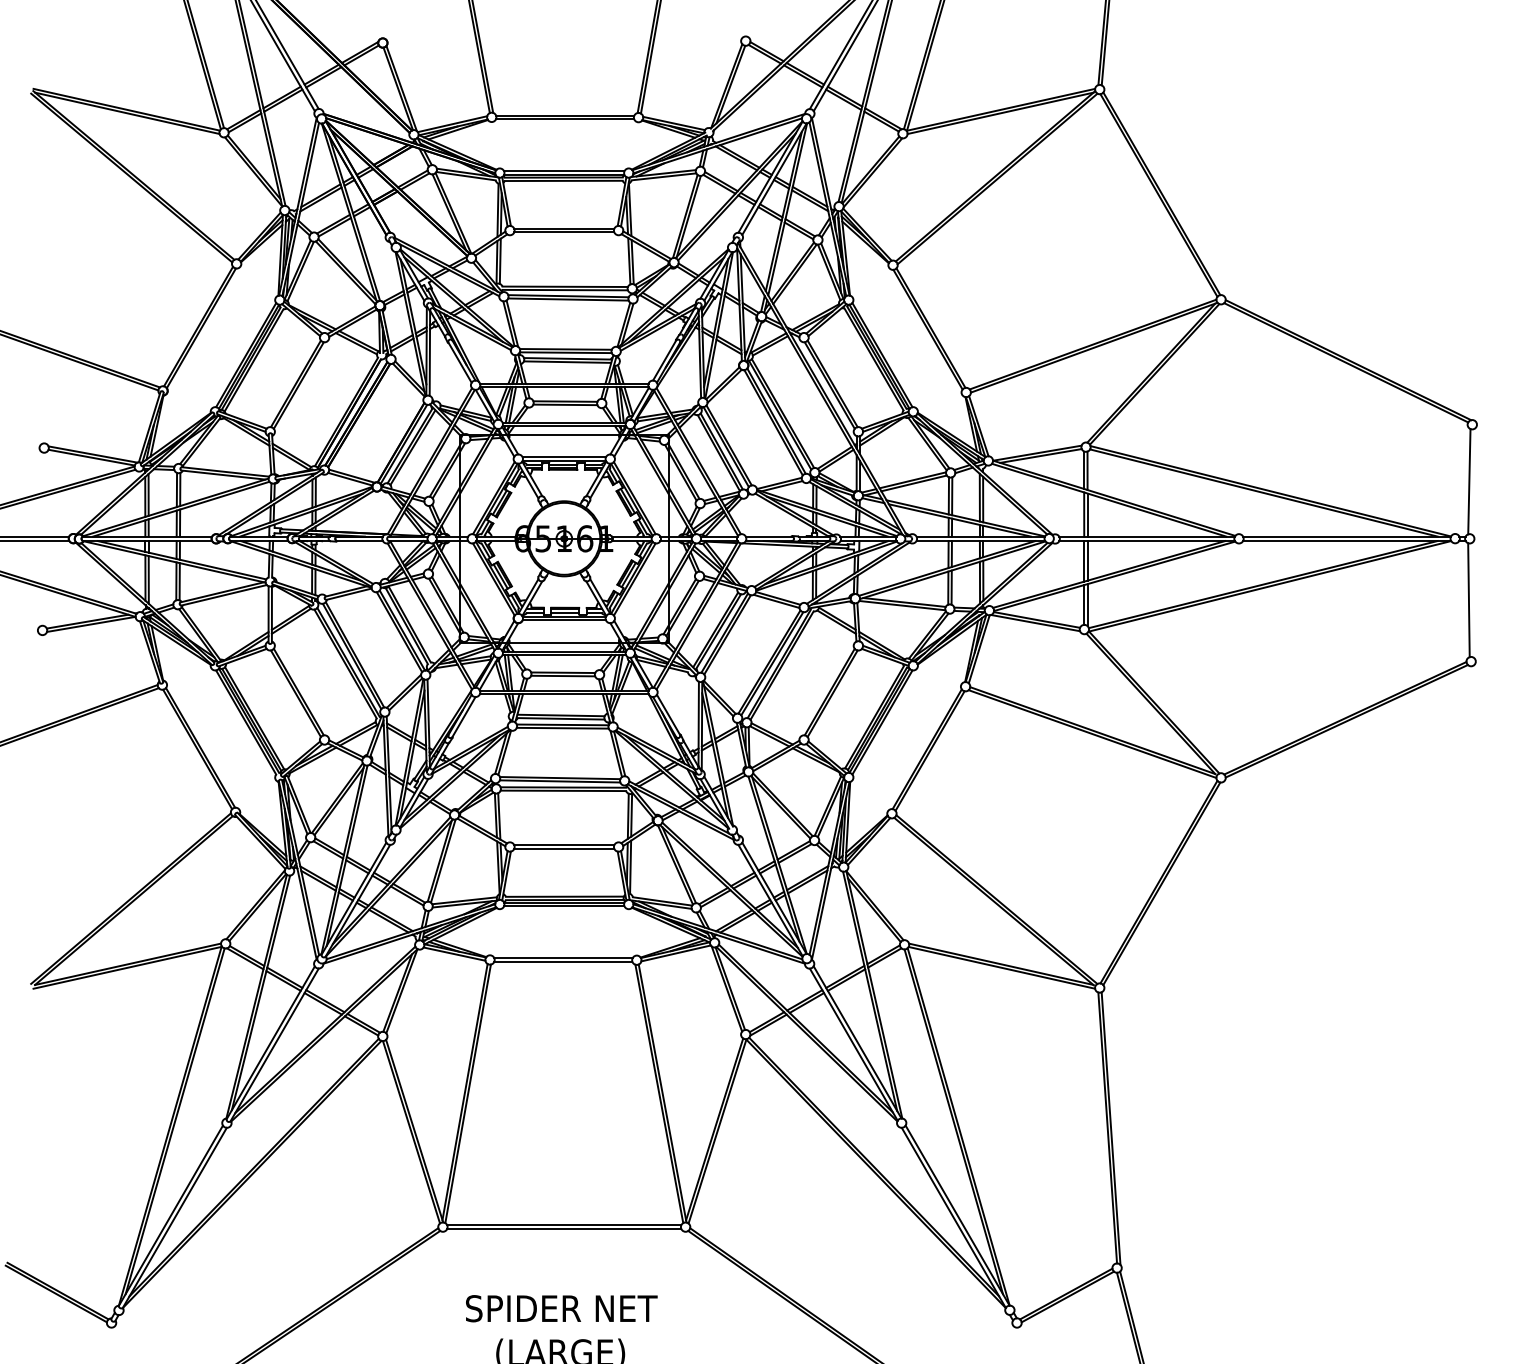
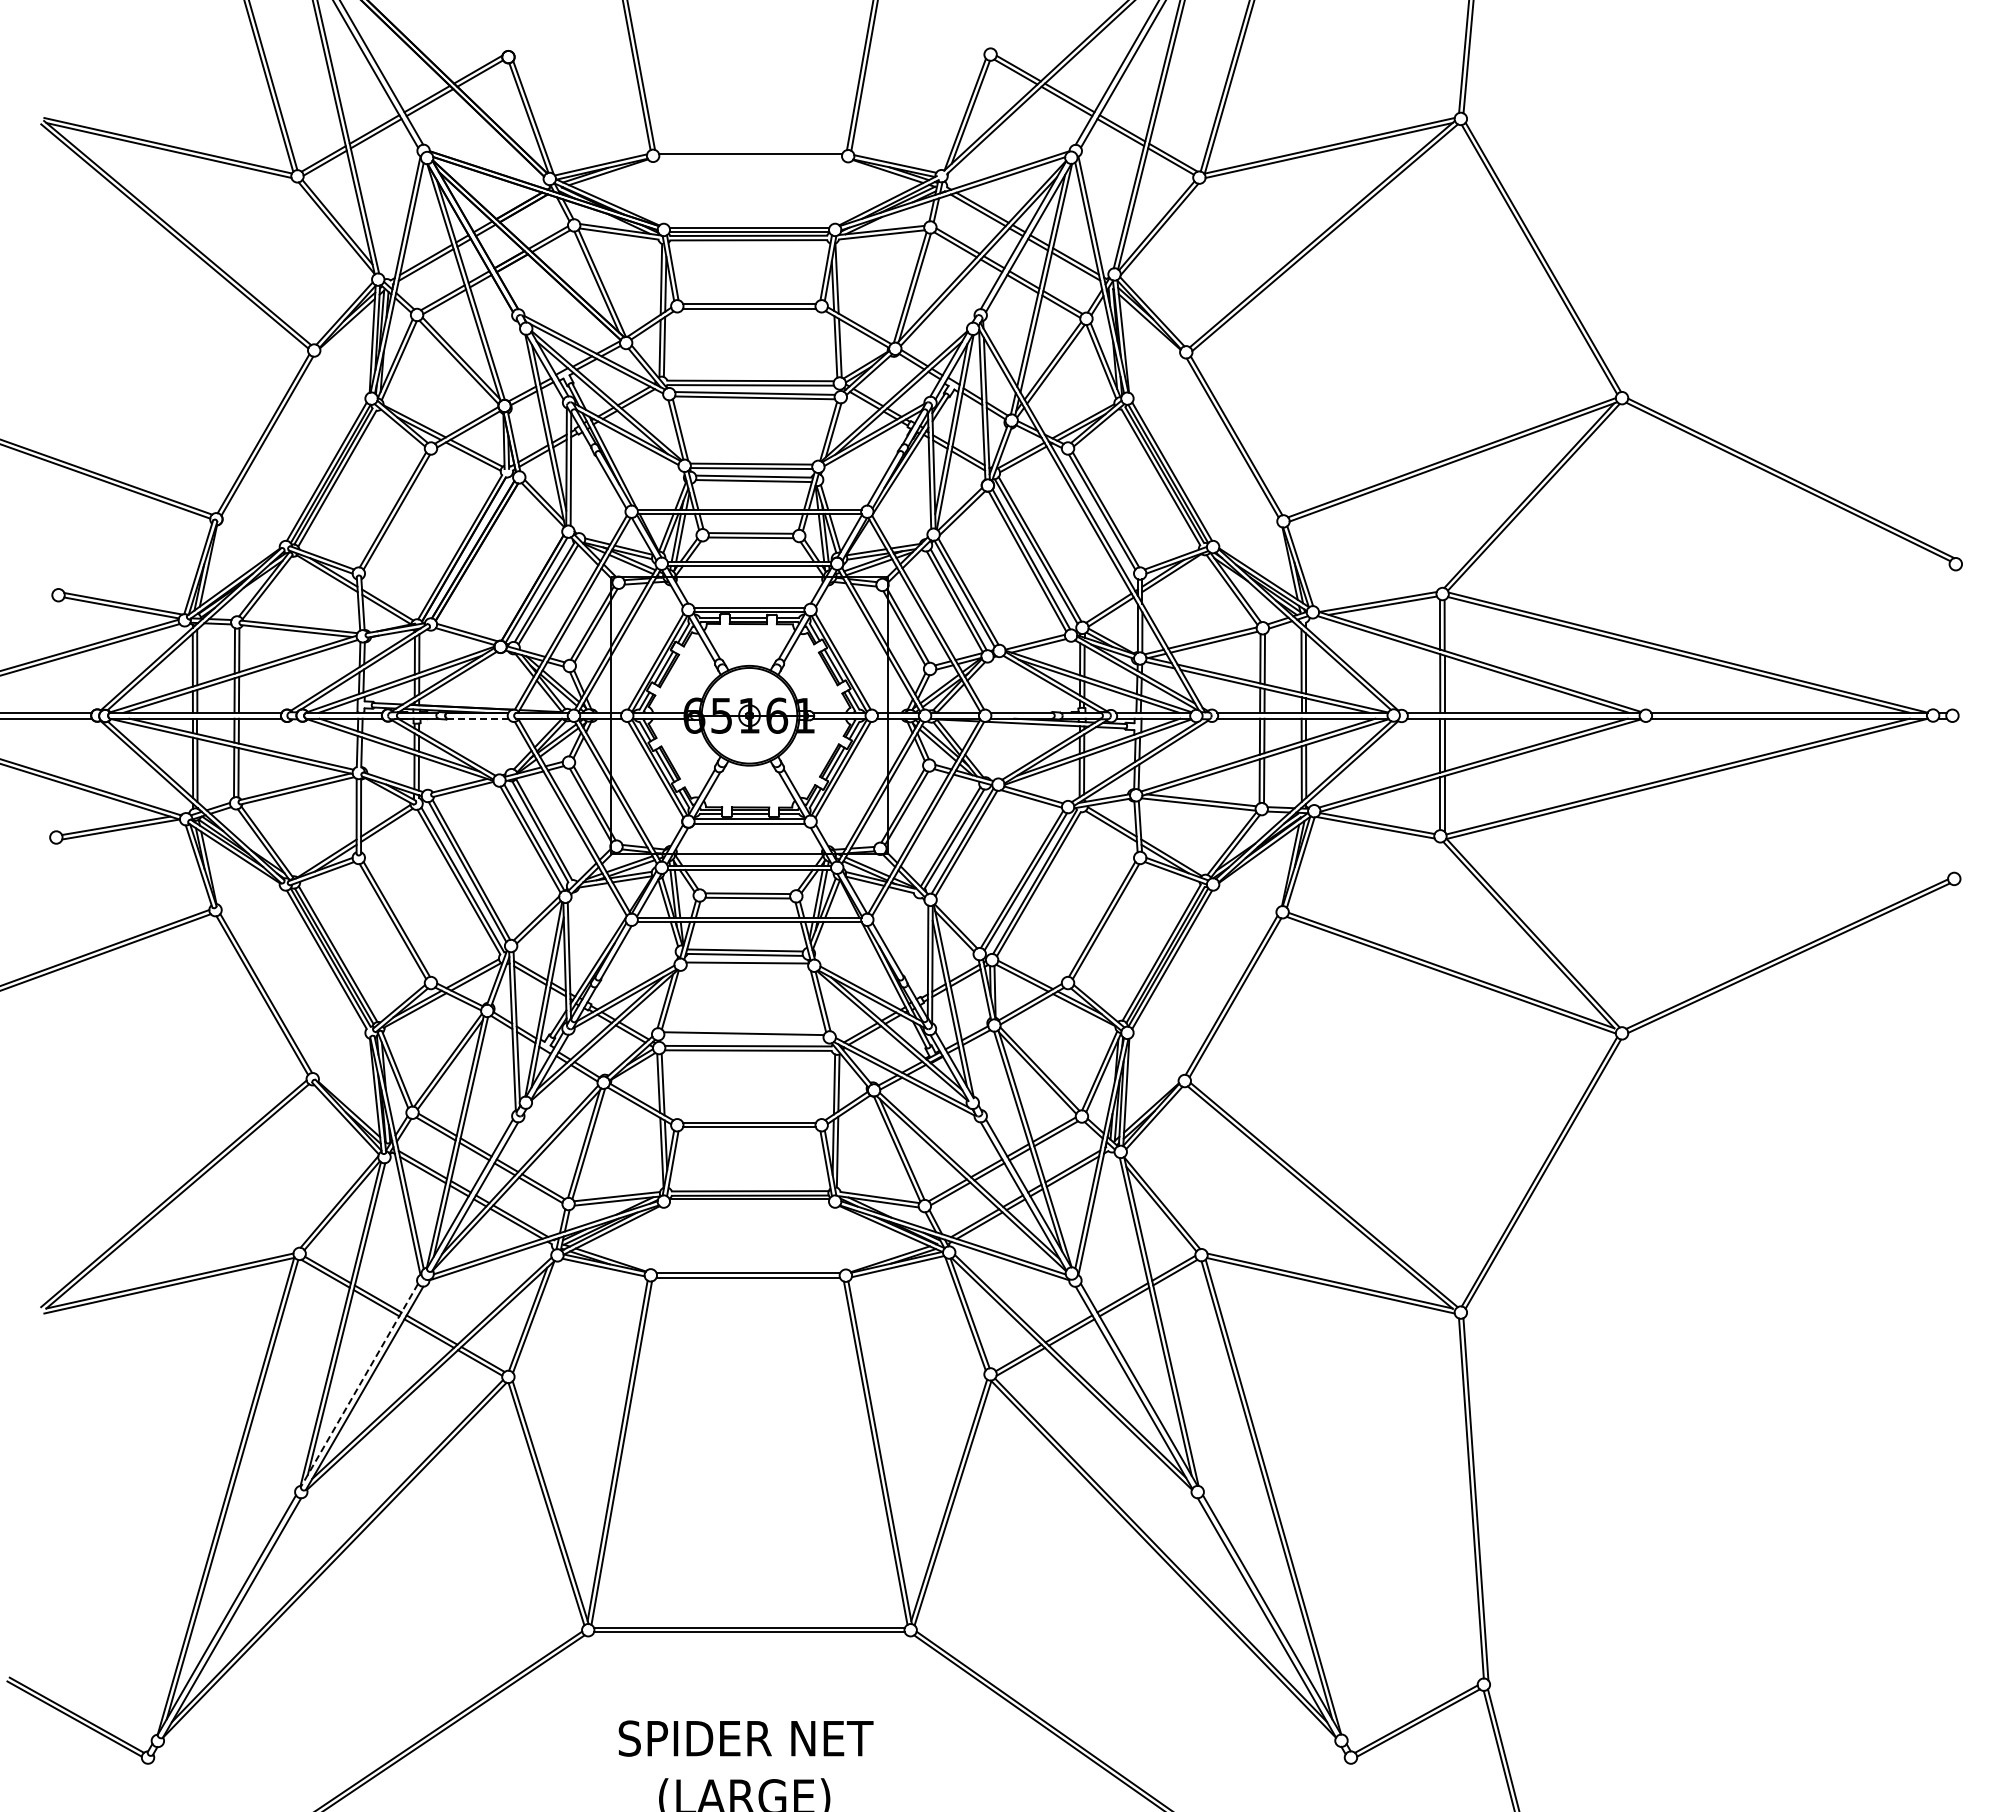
line: (565, 119) -> (750, 158), removed
line: (1469, 481) -> (1951, 639), removed
line: (359, 540) -> (477, 718), solid -> dashed
line: (1469, 600) -> (1951, 797), removed
line: (562, 727) -> (747, 966), removed
line: (559, 780) -> (743, 1037), removed
line: (564, 905) -> (749, 1203), removed
line: (270, 1042) -> (359, 1385), solid -> dashed

